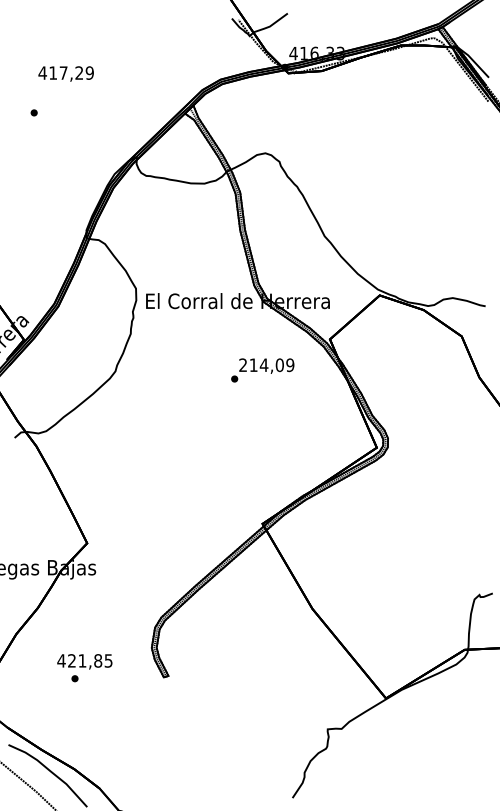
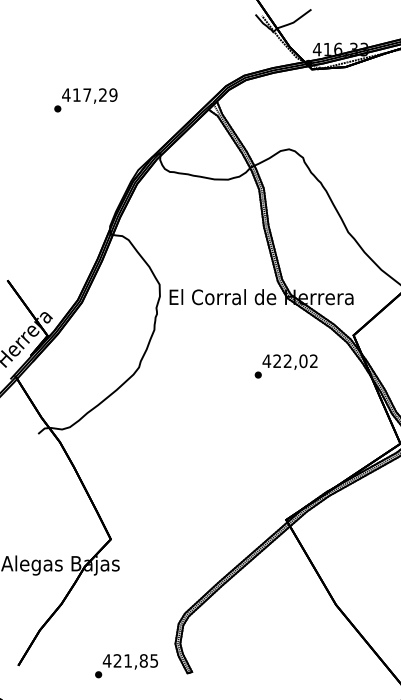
text: (65, 73) -> (89, 95), moved
text: (266, 365) -> (290, 361), 214,09 -> 422,02
text: (84, 661) -> (130, 661), moved

